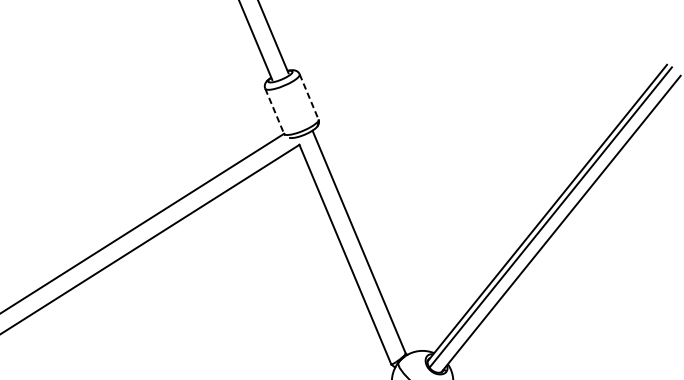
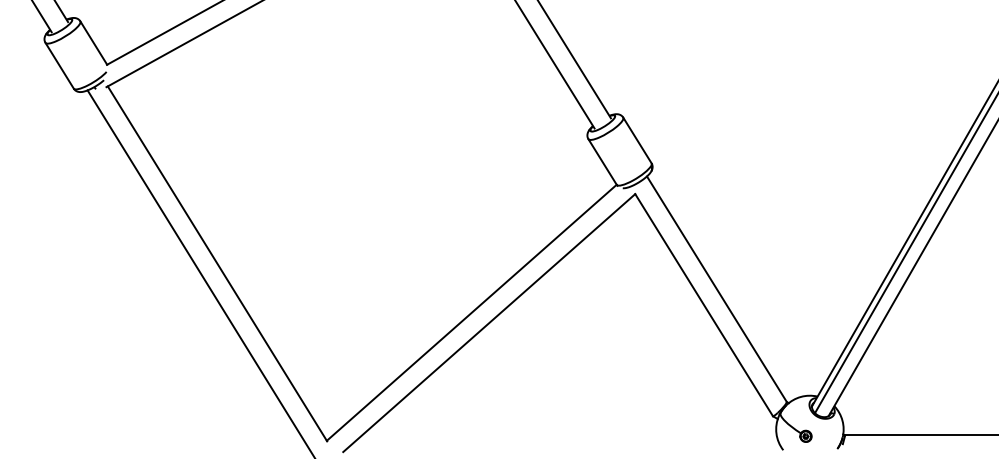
line: (309, 96) -> (637, 140), dashed -> solid
line: (274, 111) -> (602, 162), dashed -> solid

